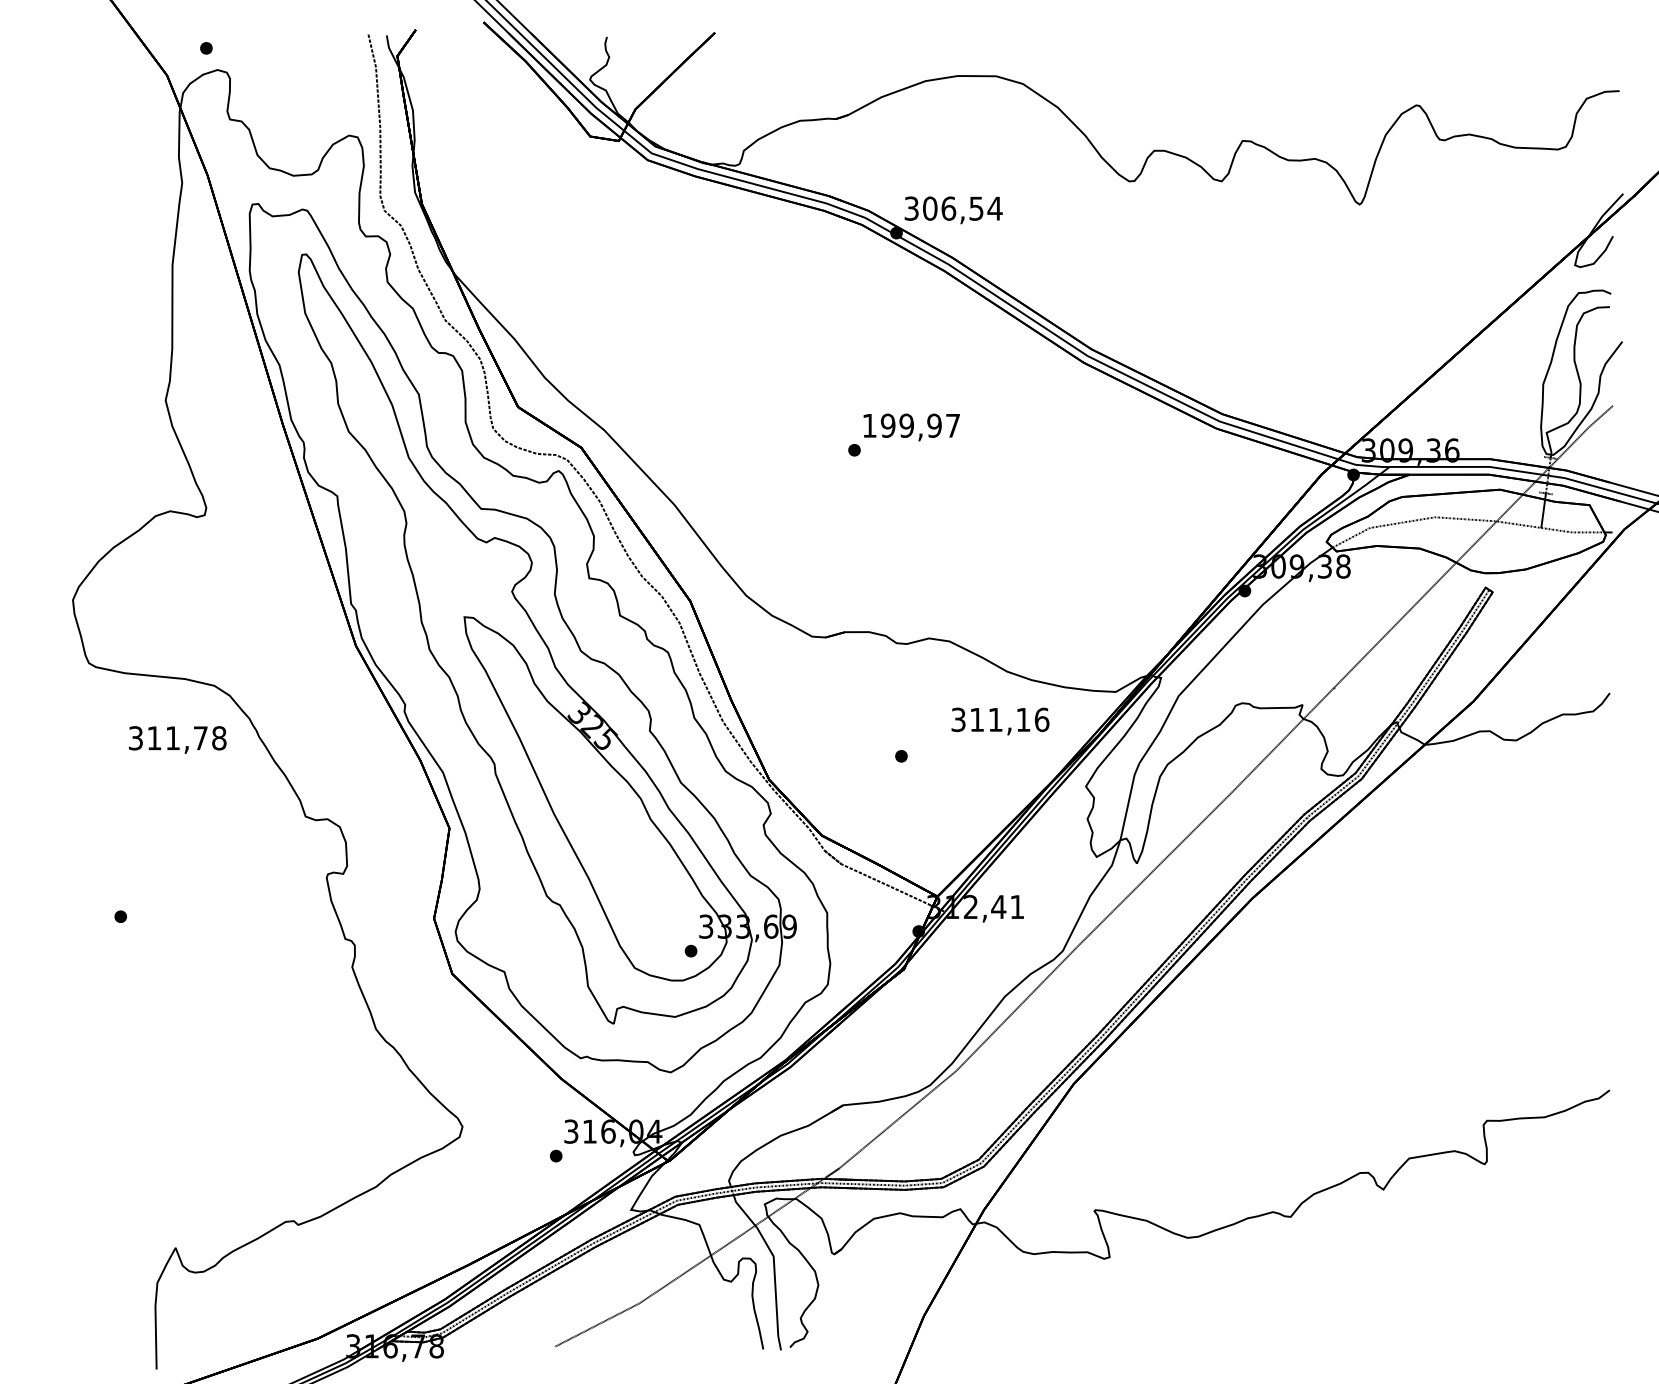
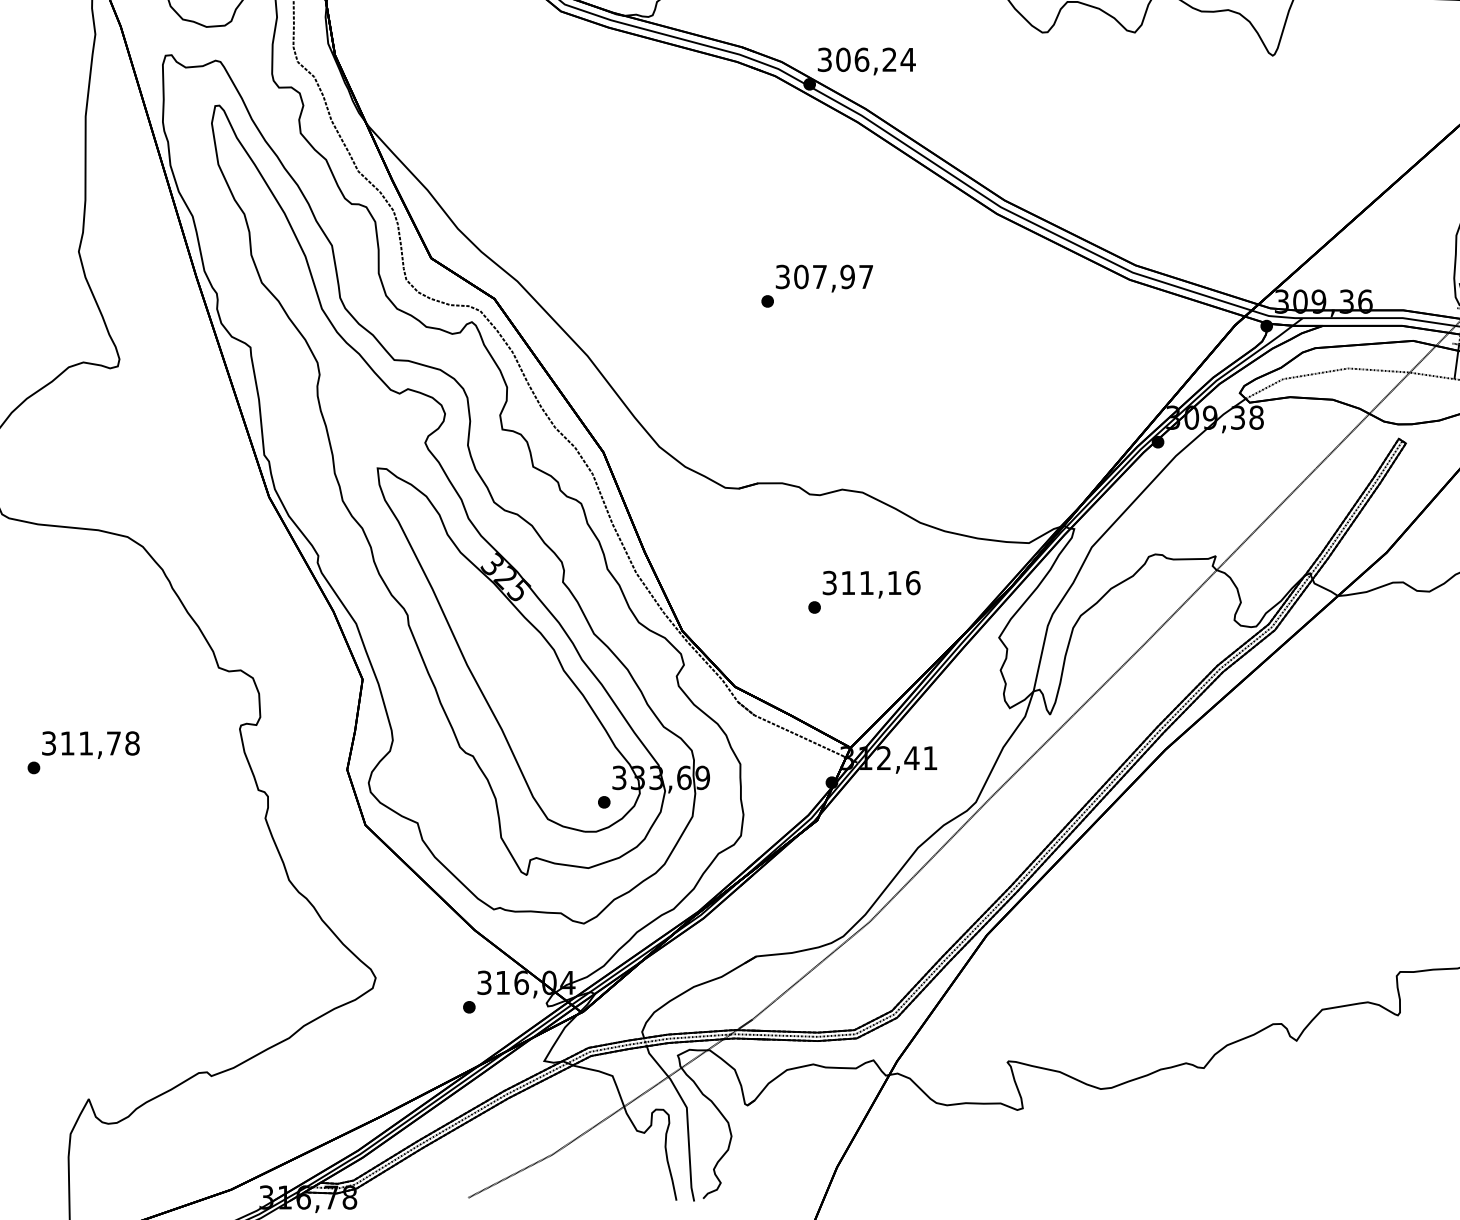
text: (976, 208) -> (889, 59), 306,54 -> 306,24
text: (887, 425) -> (800, 276), 199,97 -> 307,97
text: (1000, 721) -> (871, 584), moved
text: (177, 739) -> (90, 744), moved

